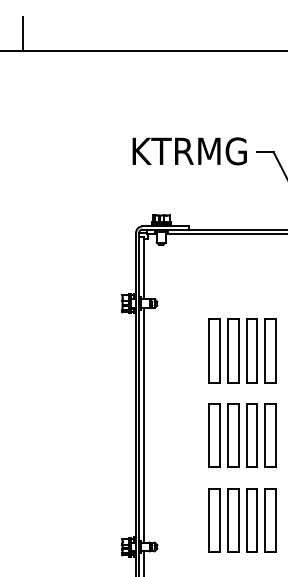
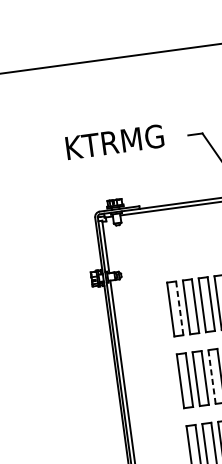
text: (189, 151) -> (114, 142), moved
line: (219, 351) -> (179, 308), solid -> dashed
line: (246, 435) -> (212, 376), solid -> dashed

